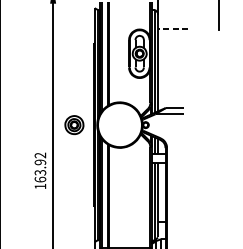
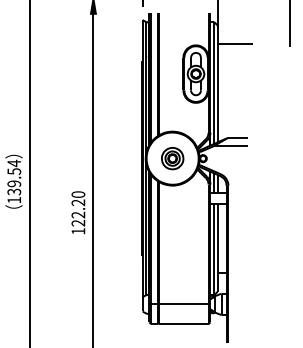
line: (173, 28) -> (235, 44), dashed -> solid
part: (74, 125) -> (172, 158), moved
text: (40, 167) -> (78, 208), 163.92 -> 122.20

